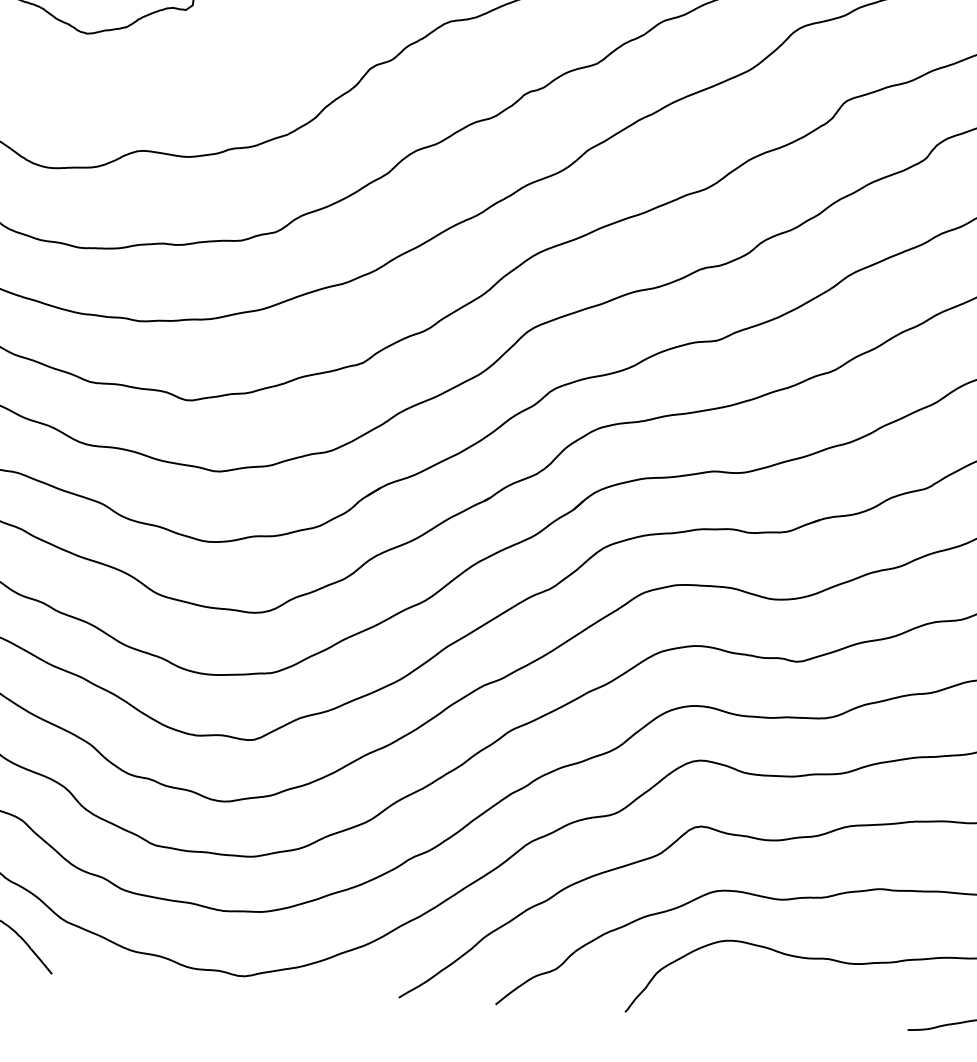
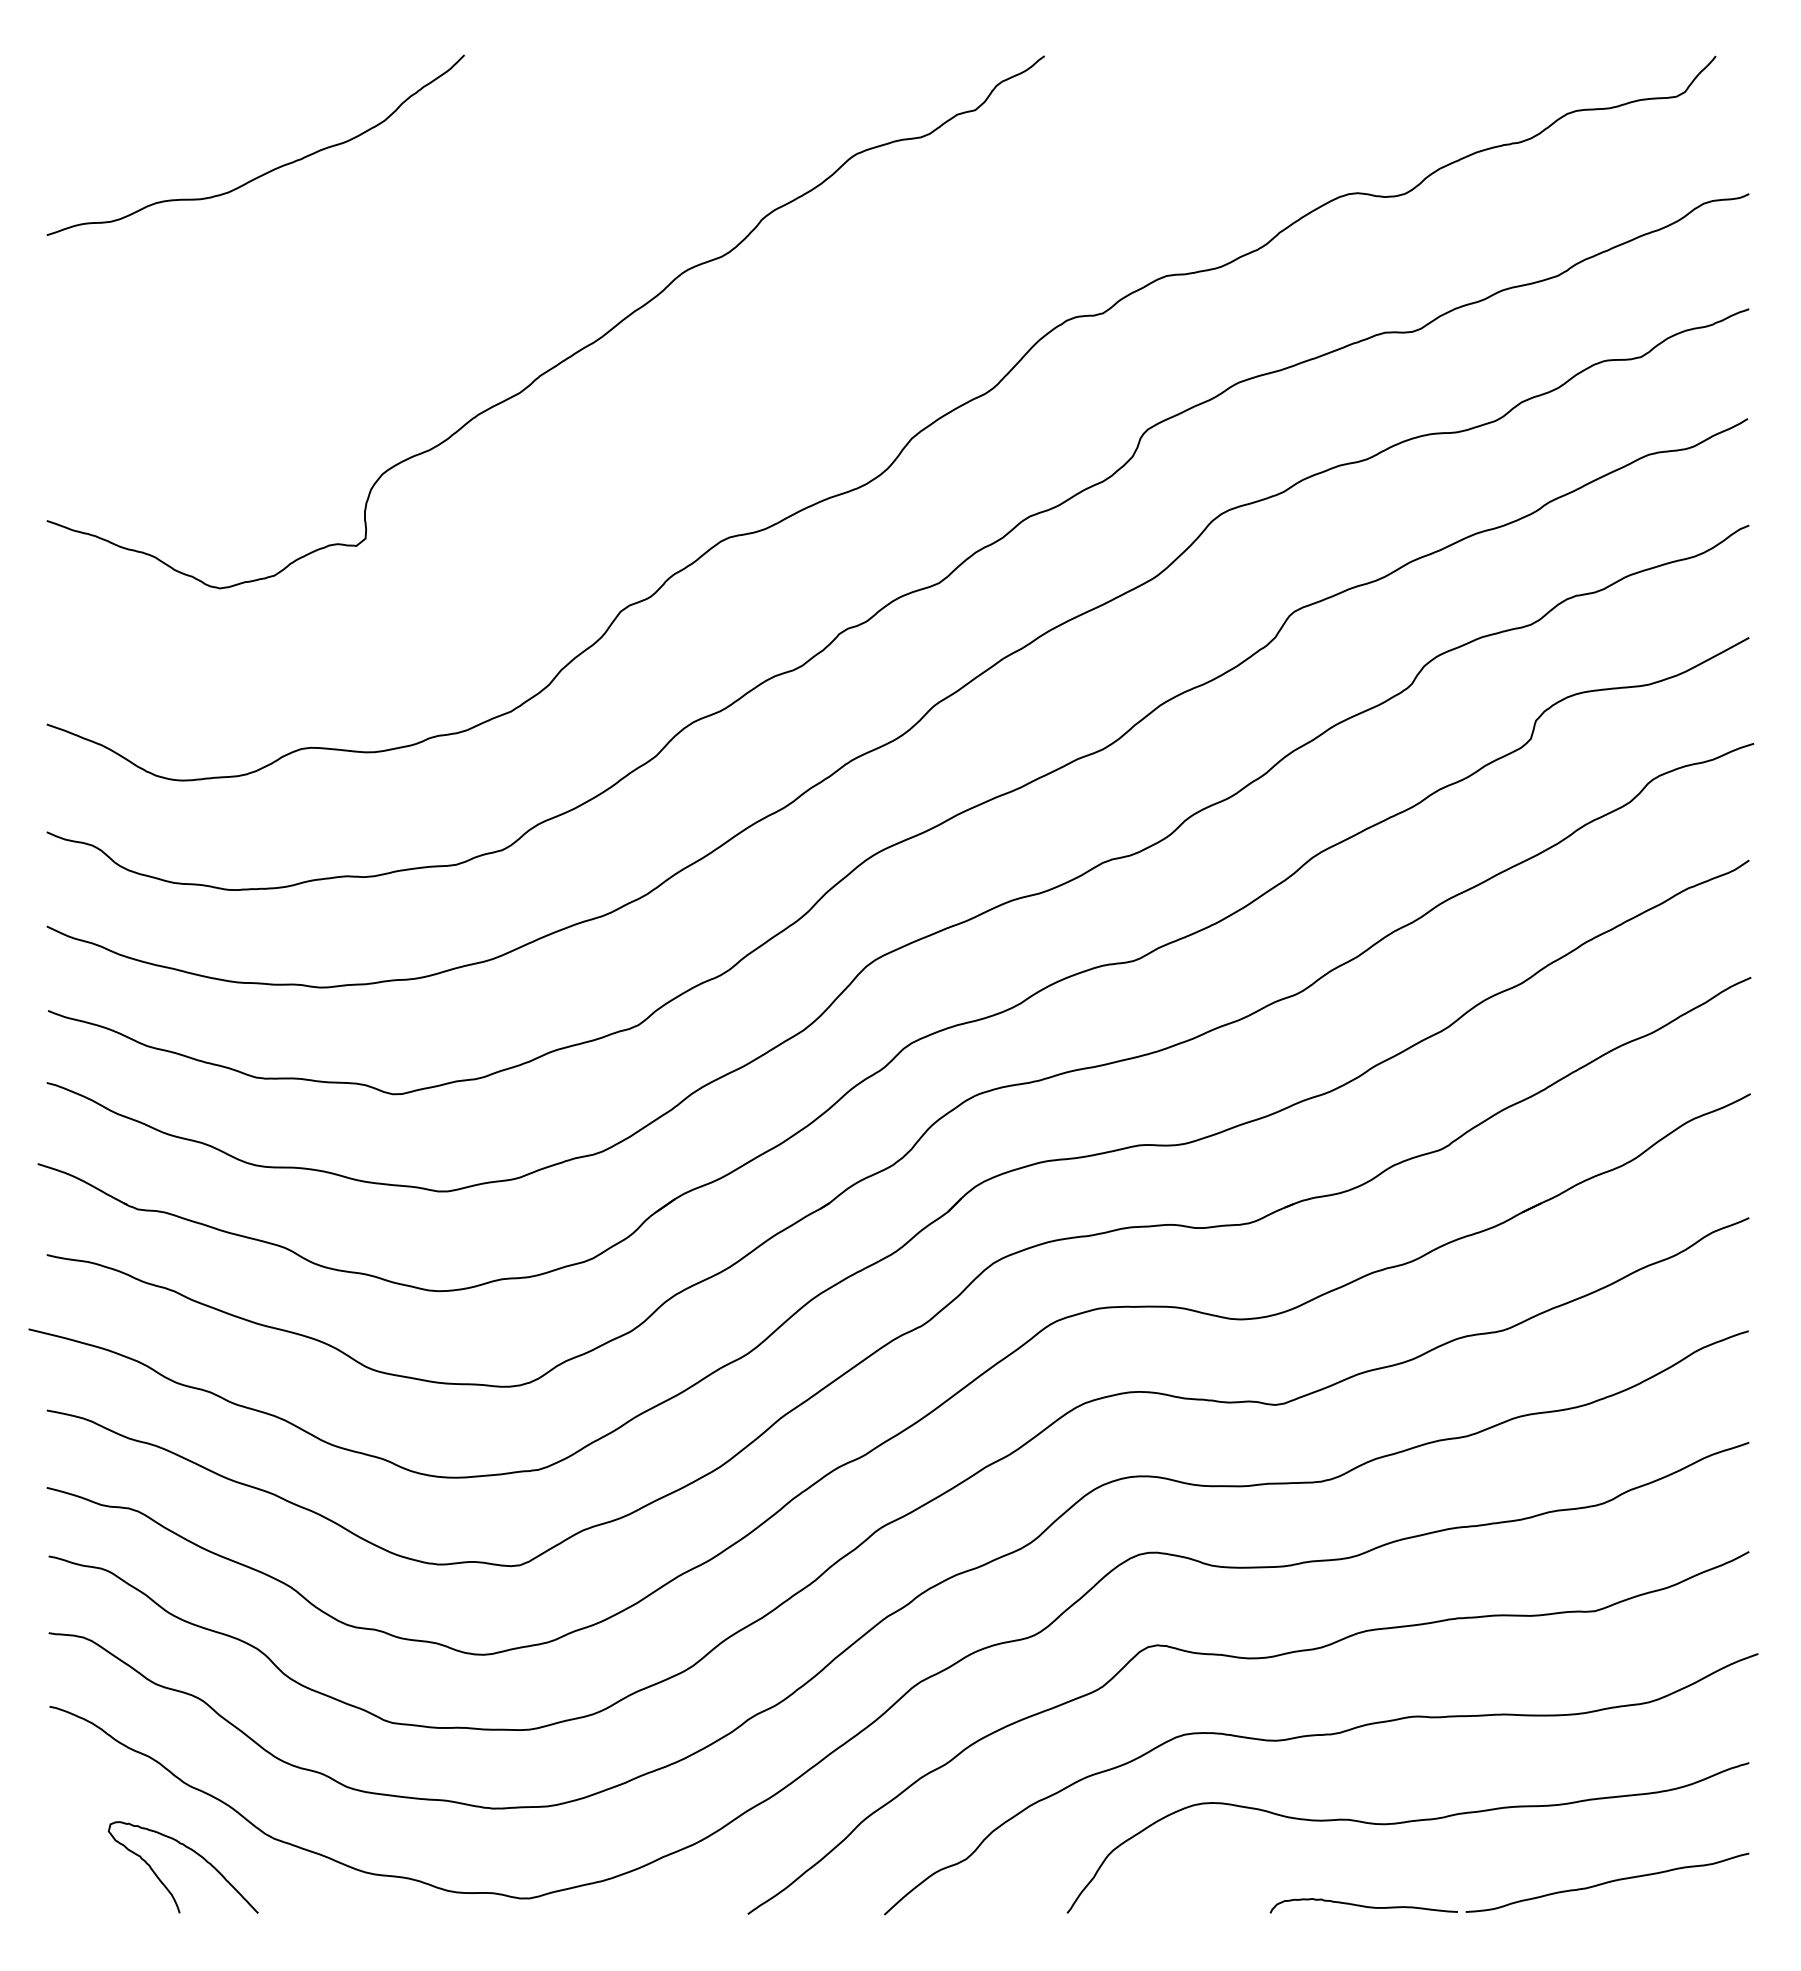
curve: (835, 1020) -> (1363, 1905), added

